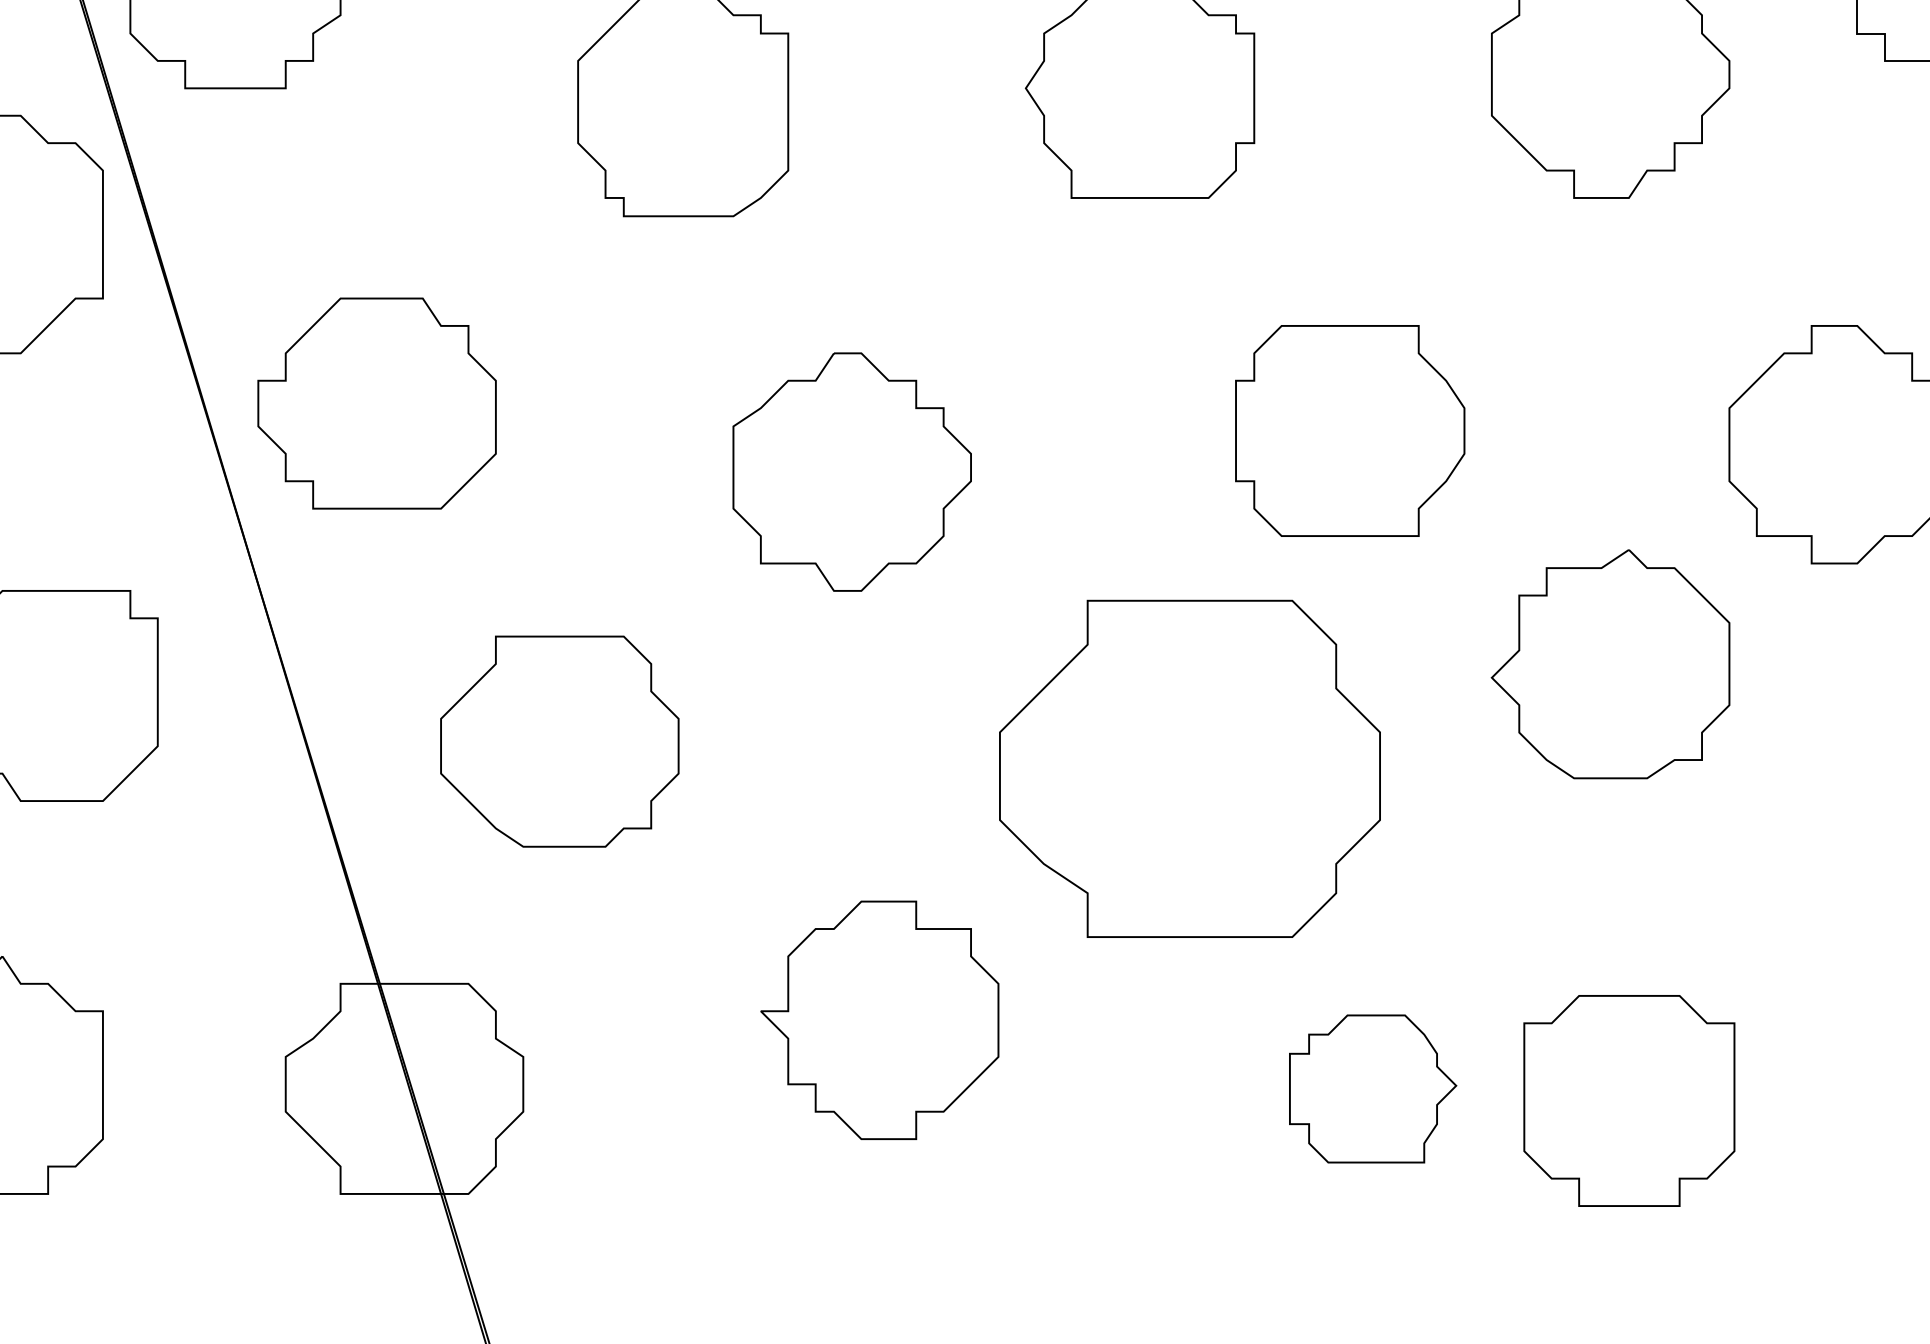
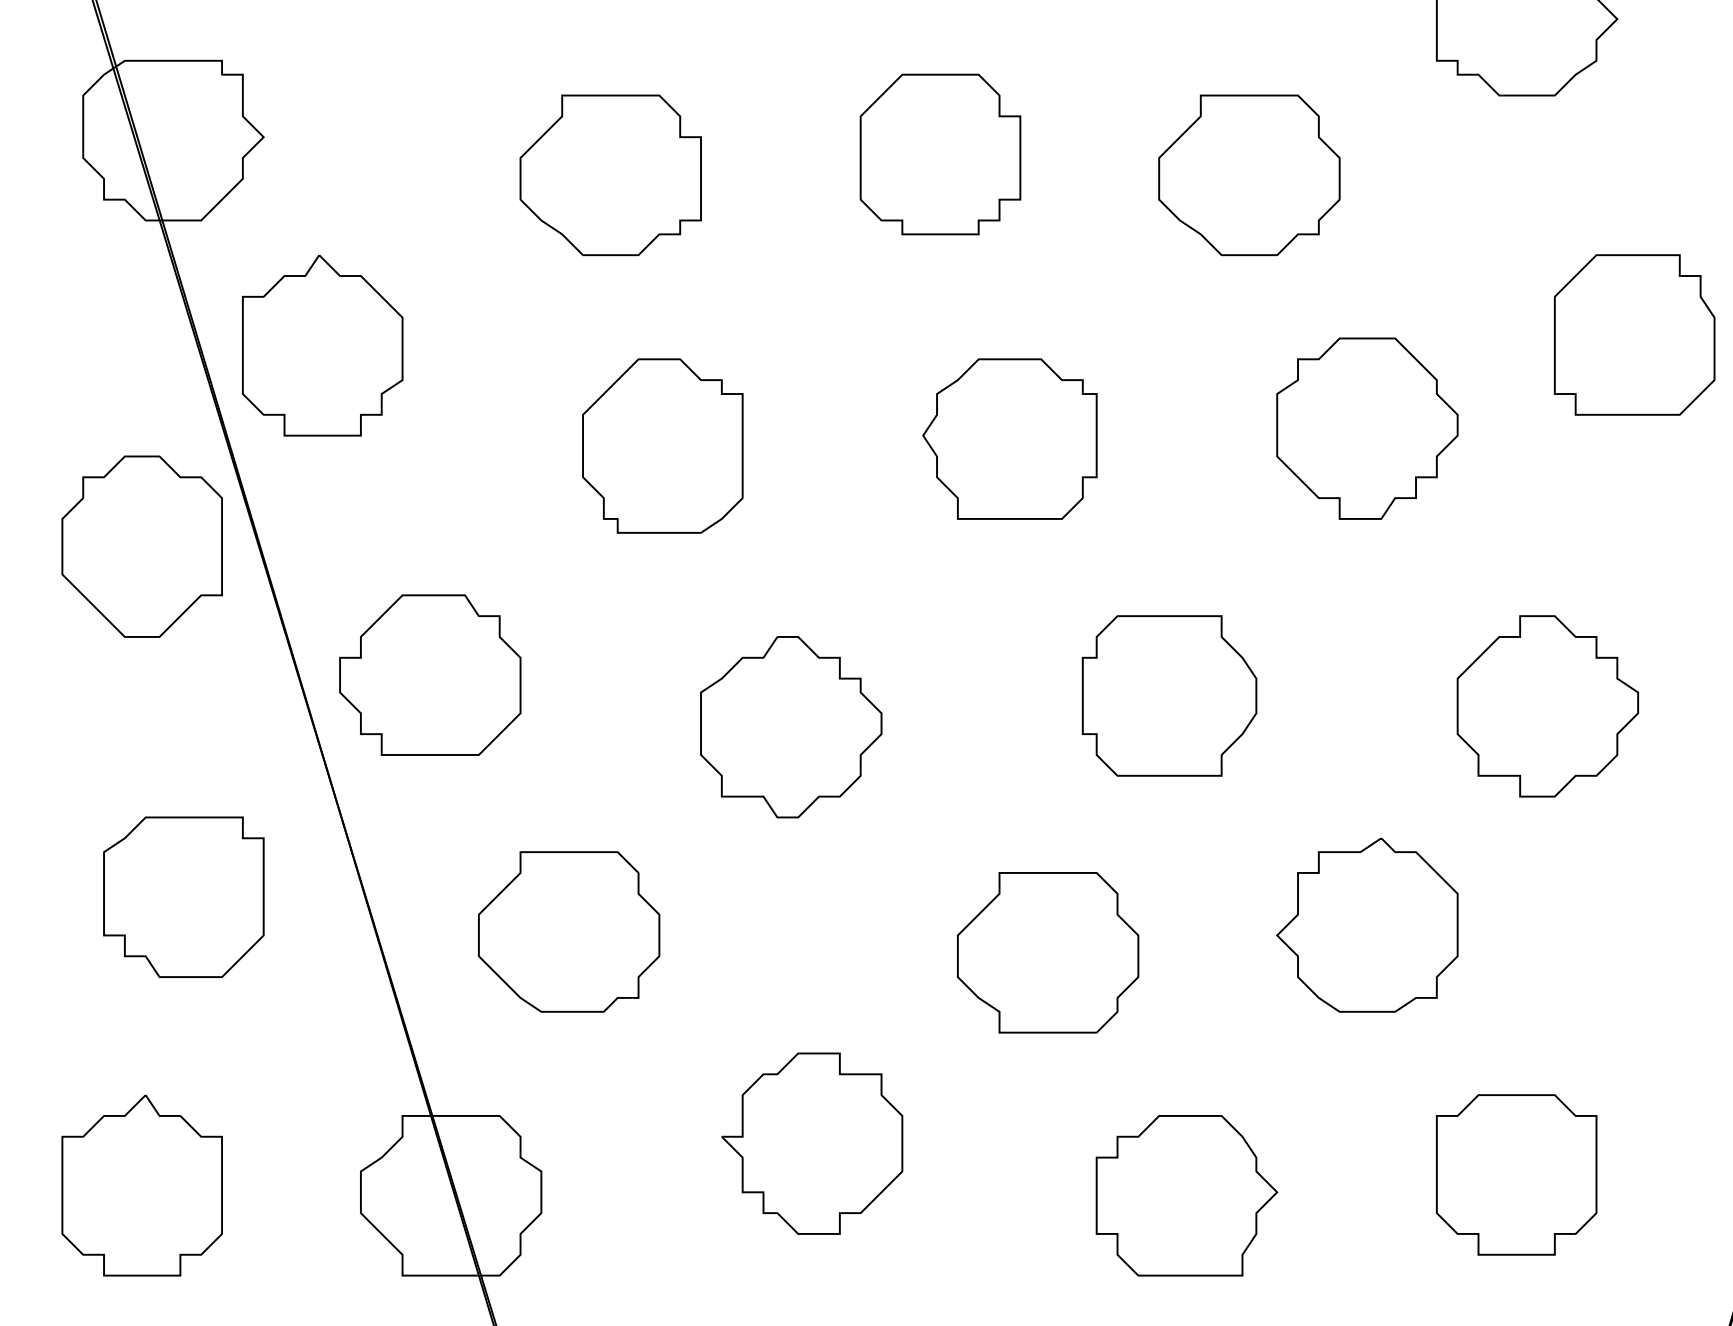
part: (1610, 663) -> (1367, 924), moved
part: (1190, 768) -> (1048, 952), size x0.62
part: (1372, 1088) -> (1186, 1195), size x1.43
part: (1629, 1100) -> (1516, 1174), moved

